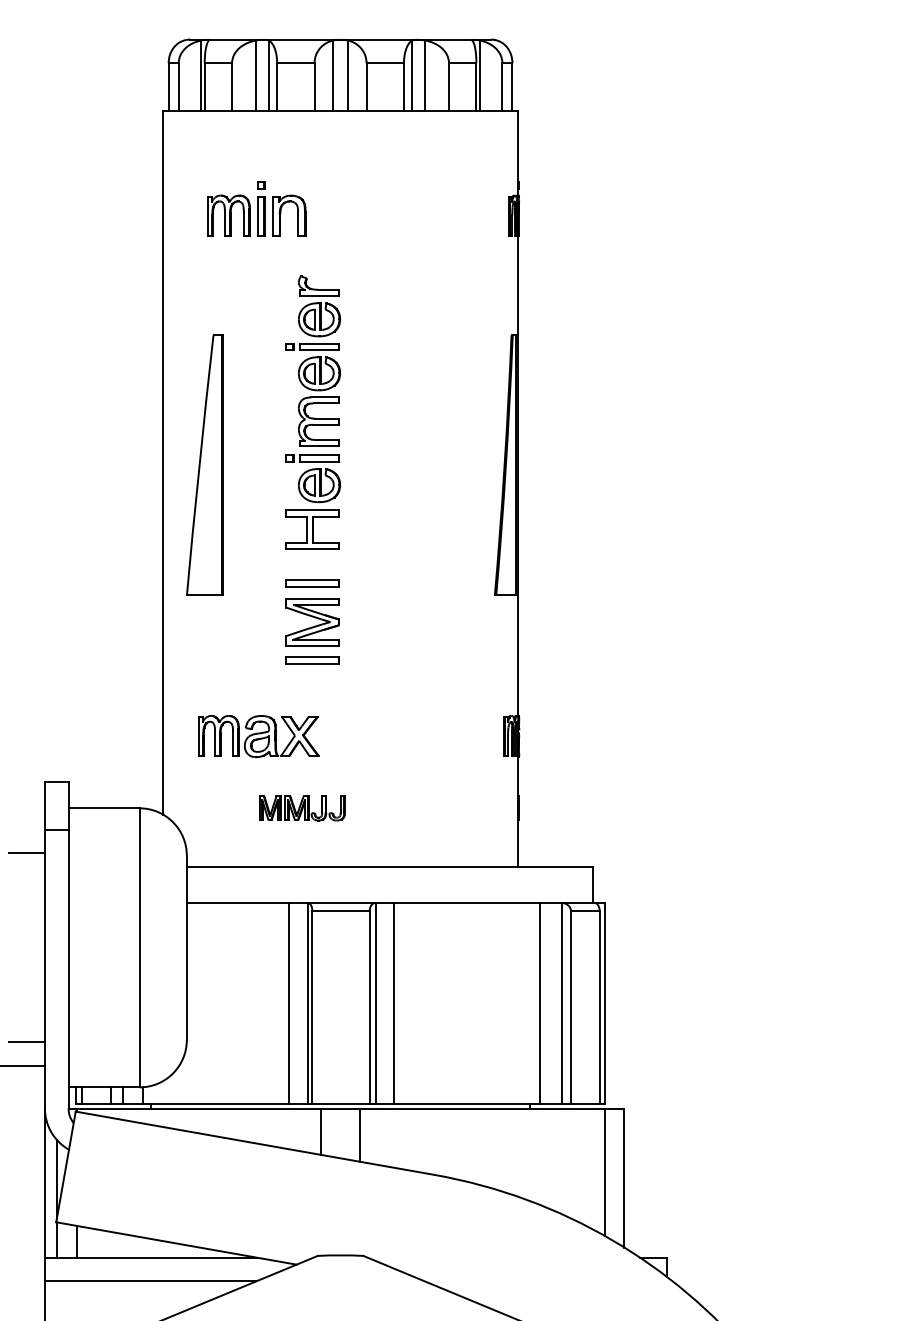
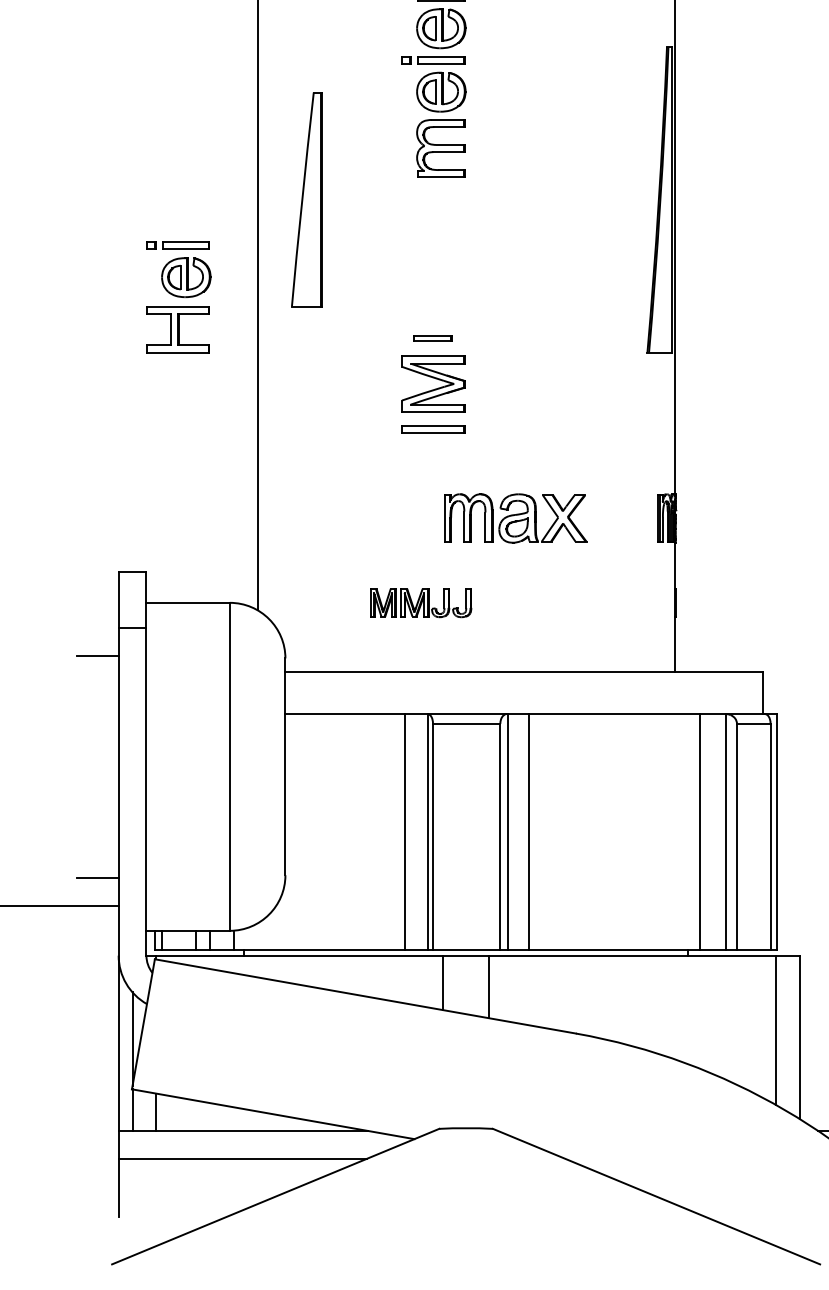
part: (204, 464) -> (306, 198), size x0.7
part: (312, 501) -> (178, 296), moved
part: (312, 583) -> (433, 338), size x0.6
part: (258, 736) -> (515, 518), moved

